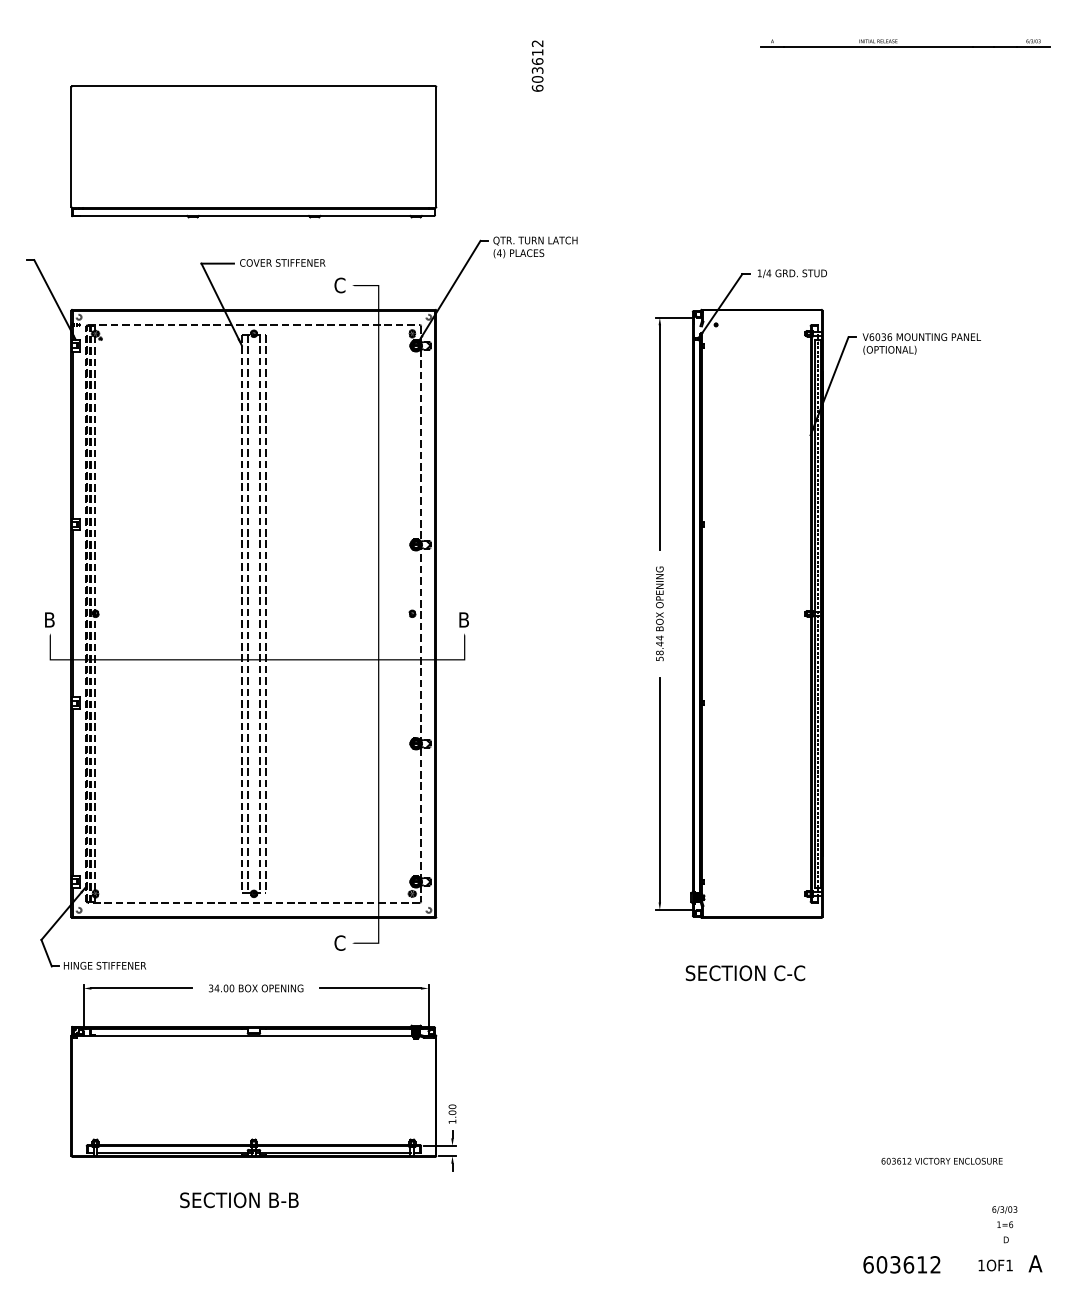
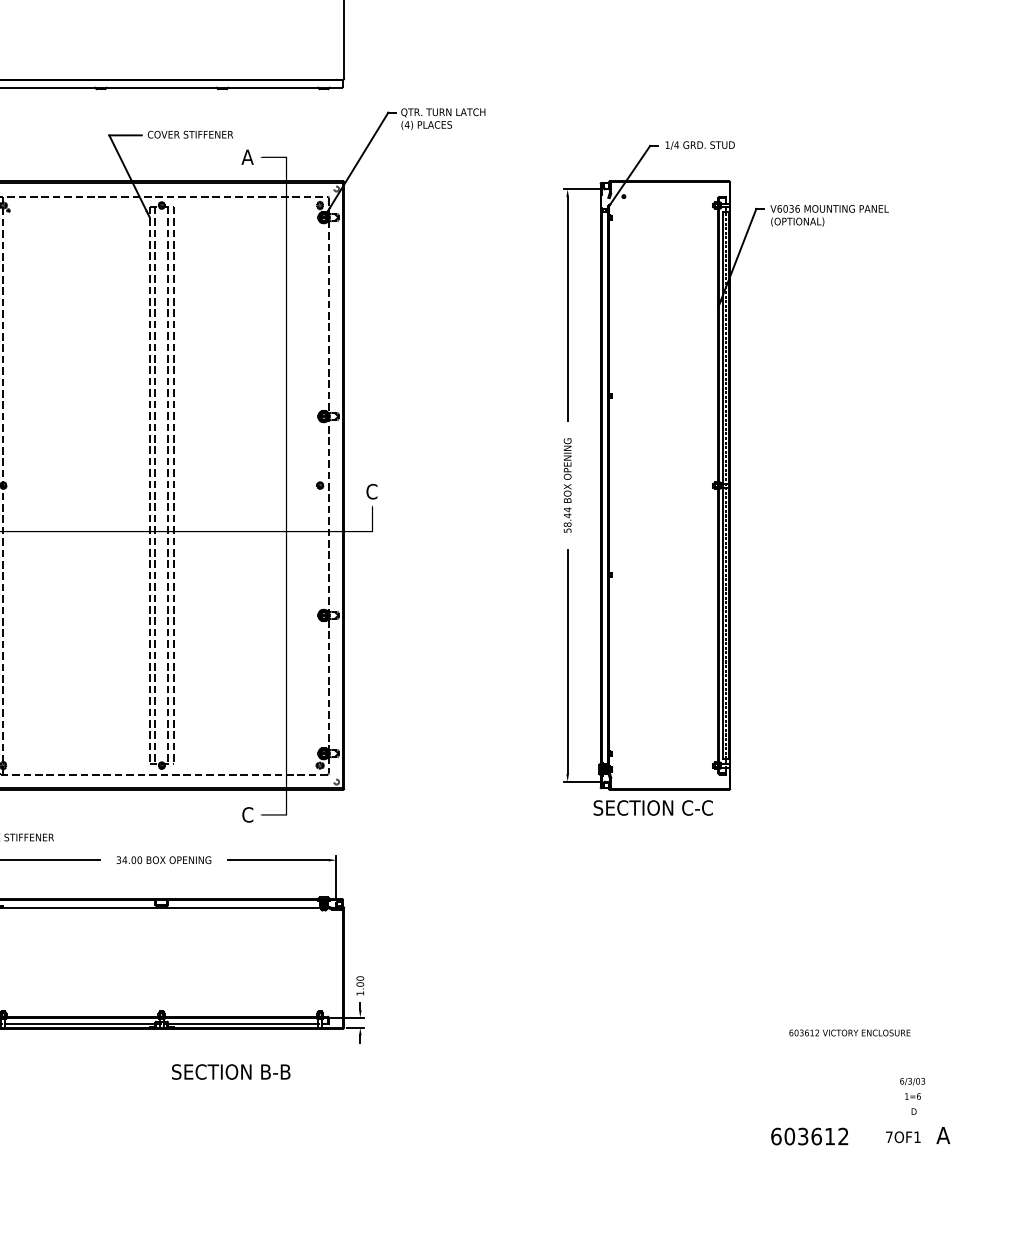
text: (339, 285) -> (247, 157), C -> A
text: (463, 619) -> (371, 491), B -> C
text: (745, 973) -> (653, 808), moved
text: (239, 1200) -> (231, 1072), moved
text: (981, 1265) -> (889, 1137), 1OF1 -> 7OF1

